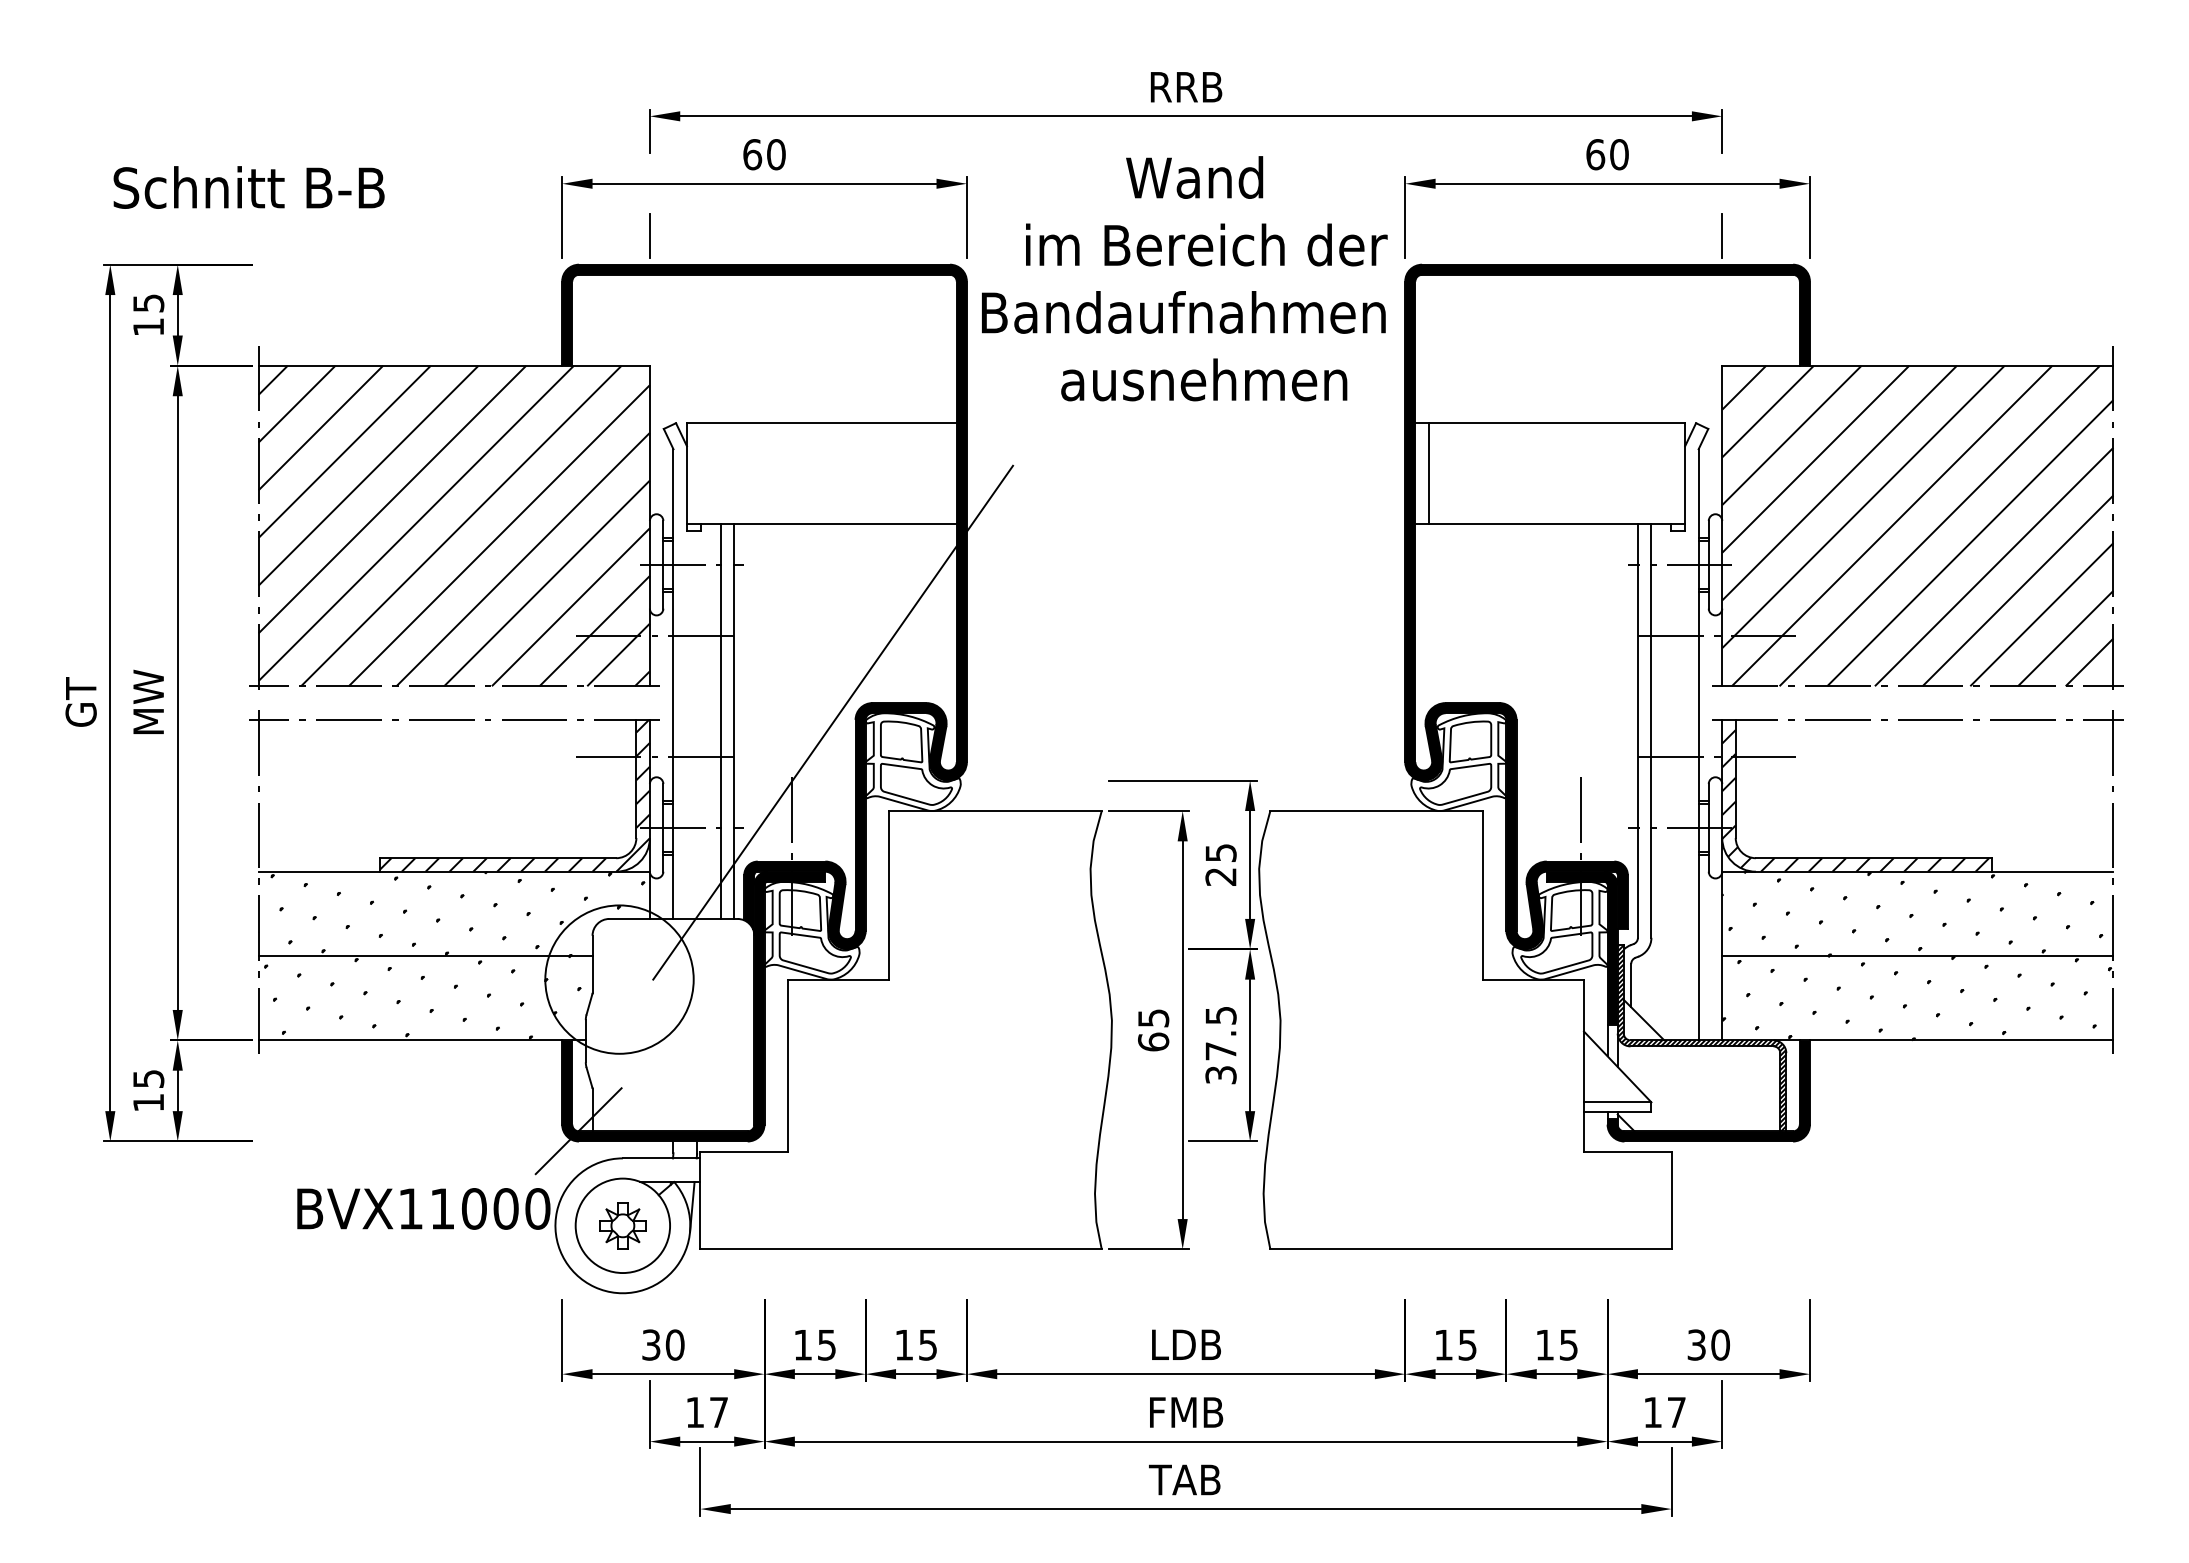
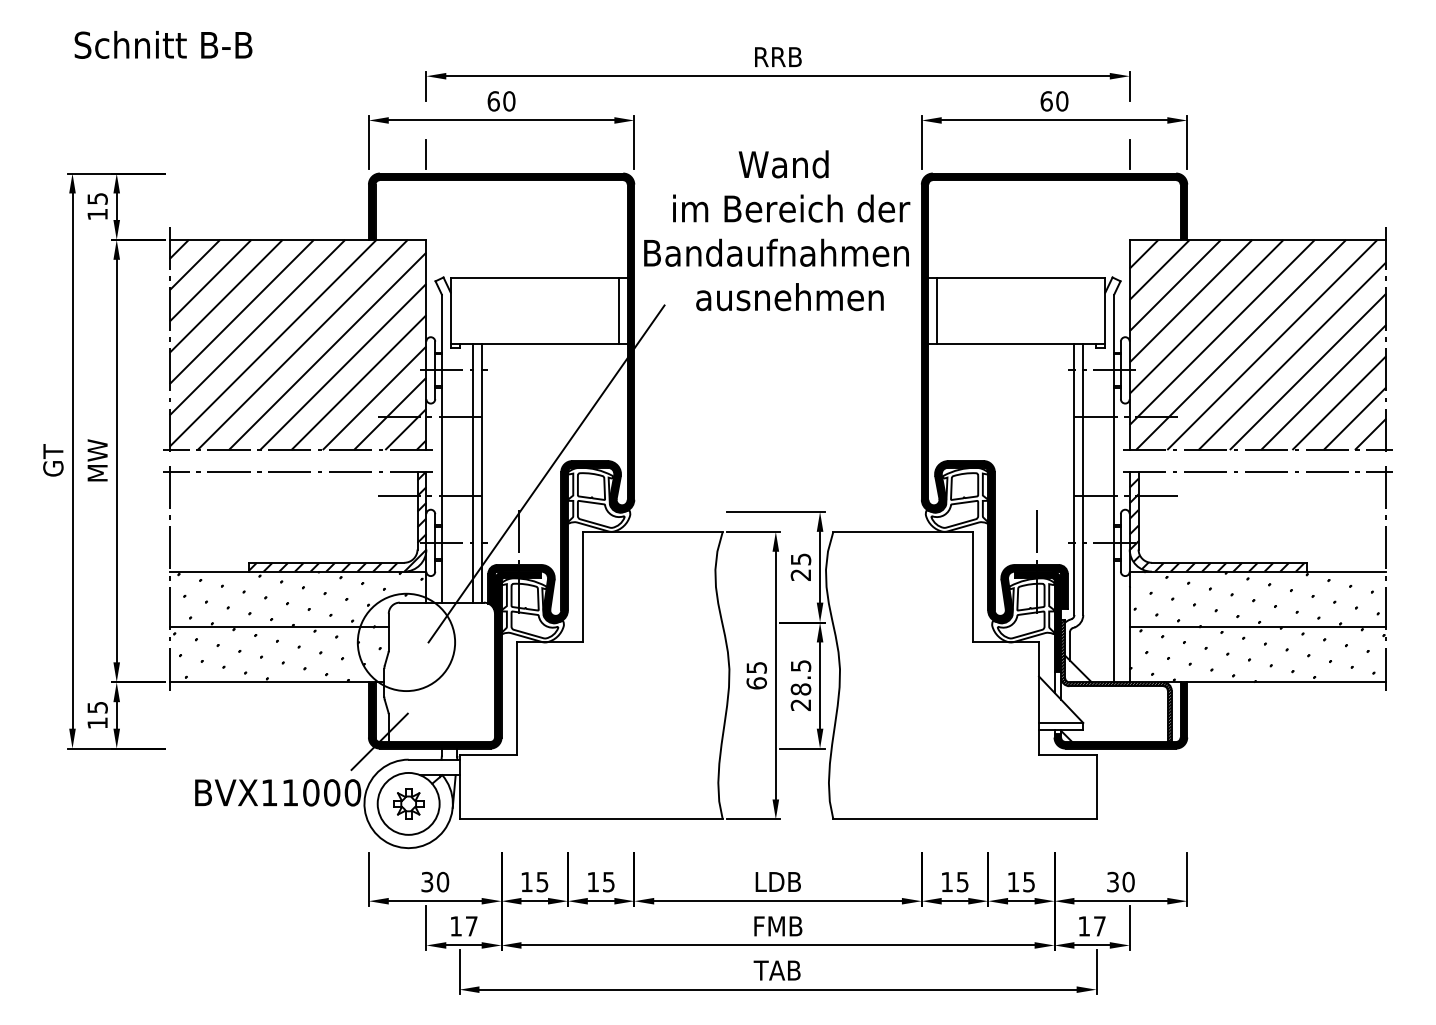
text: (249, 186) -> (163, 44), moved
text: (1185, 278) -> (777, 230), moved
line: (942, 473) -> (618, 310), added
text: (1220, 1062) -> (800, 696), 37.5 -> 28.5

